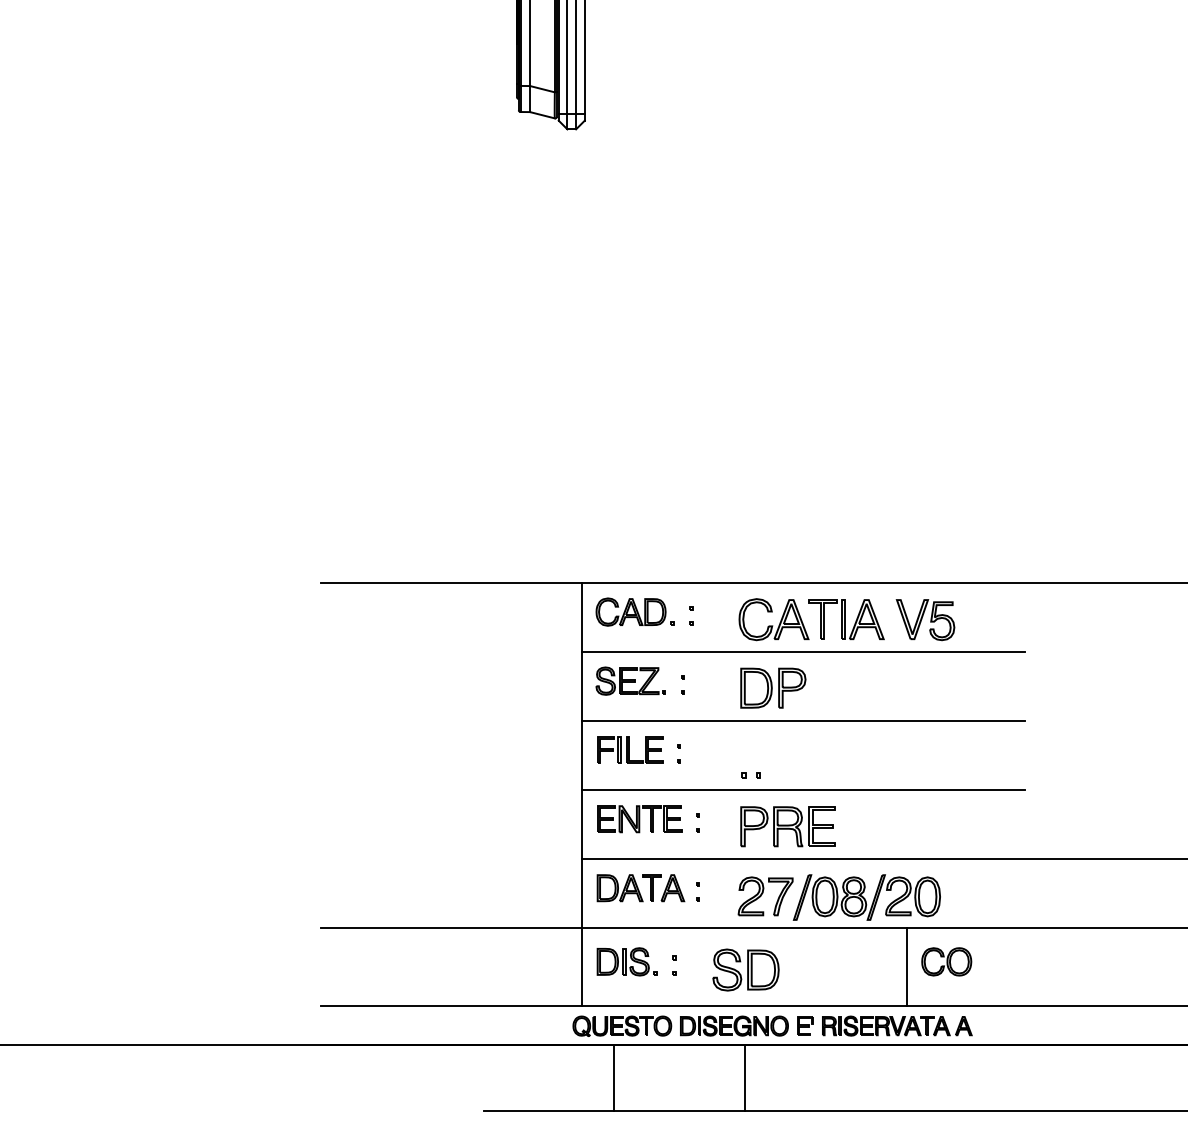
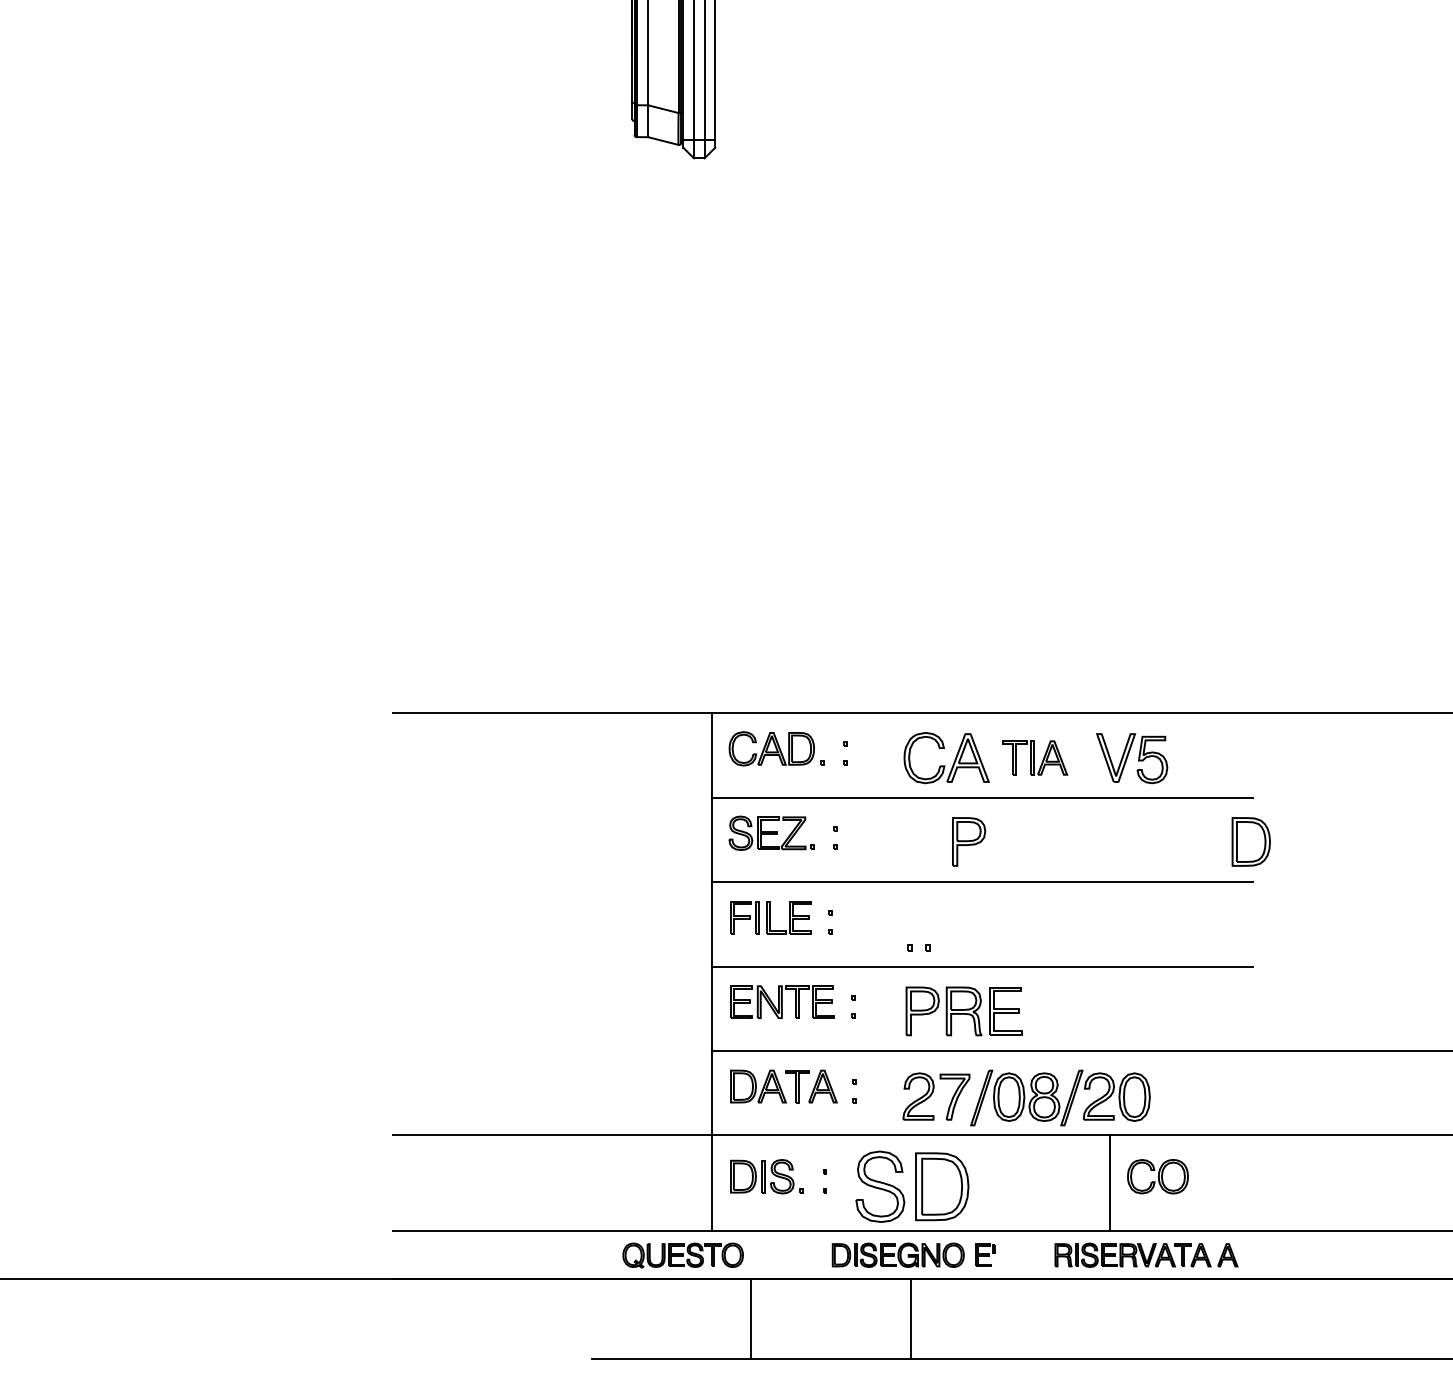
part: (845, 619) -> (1034, 757), size x0.7
part: (755, 687) -> (1250, 841), moved
part: (746, 969) -> (912, 1186), size x1.4
part: (897, 1025) -> (1146, 1254), moved
part: (621, 1026) -> (682, 1255), moved

